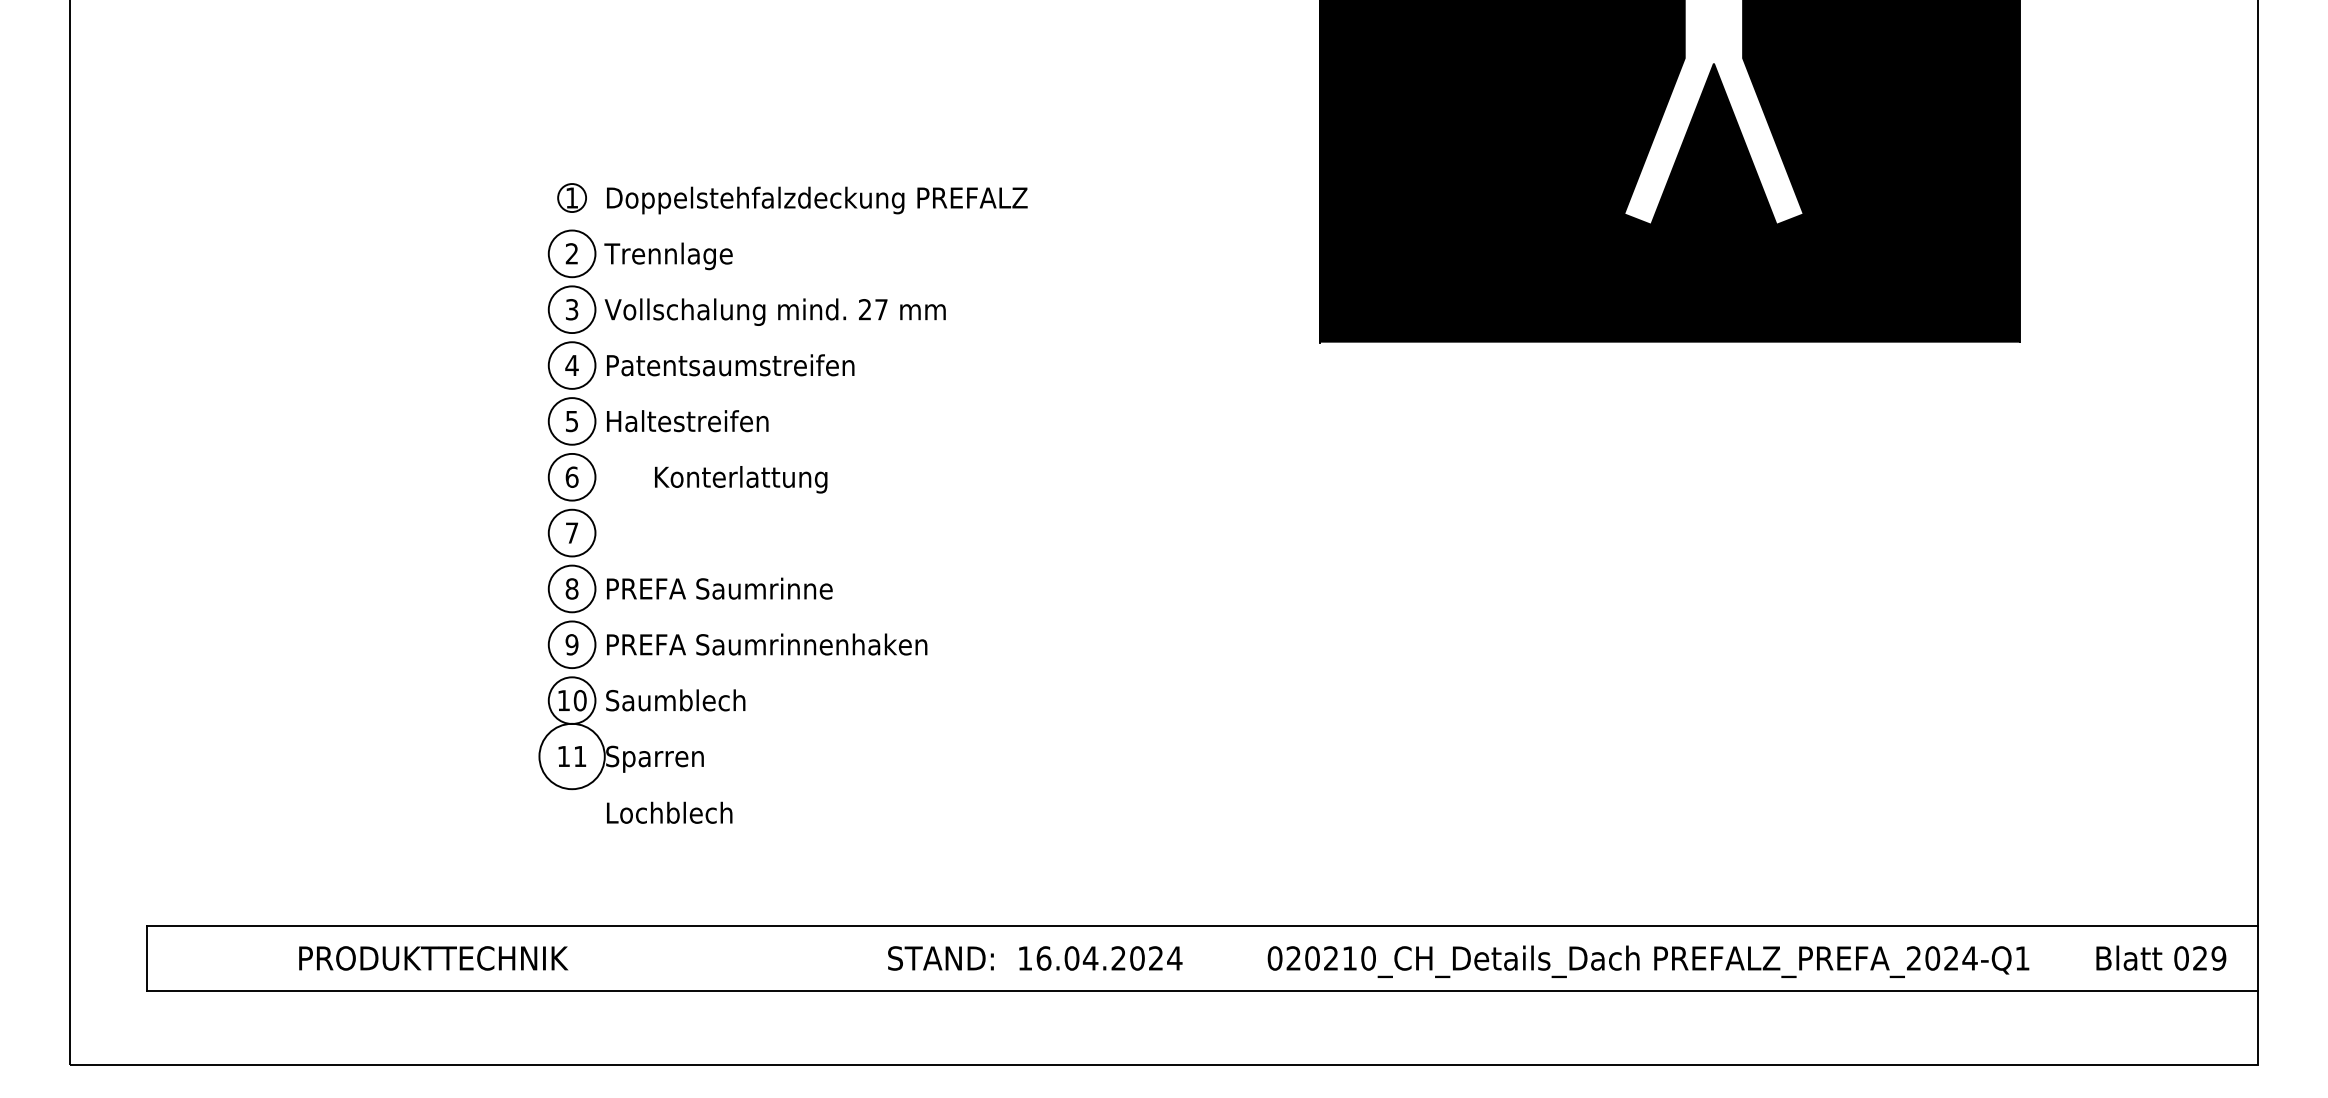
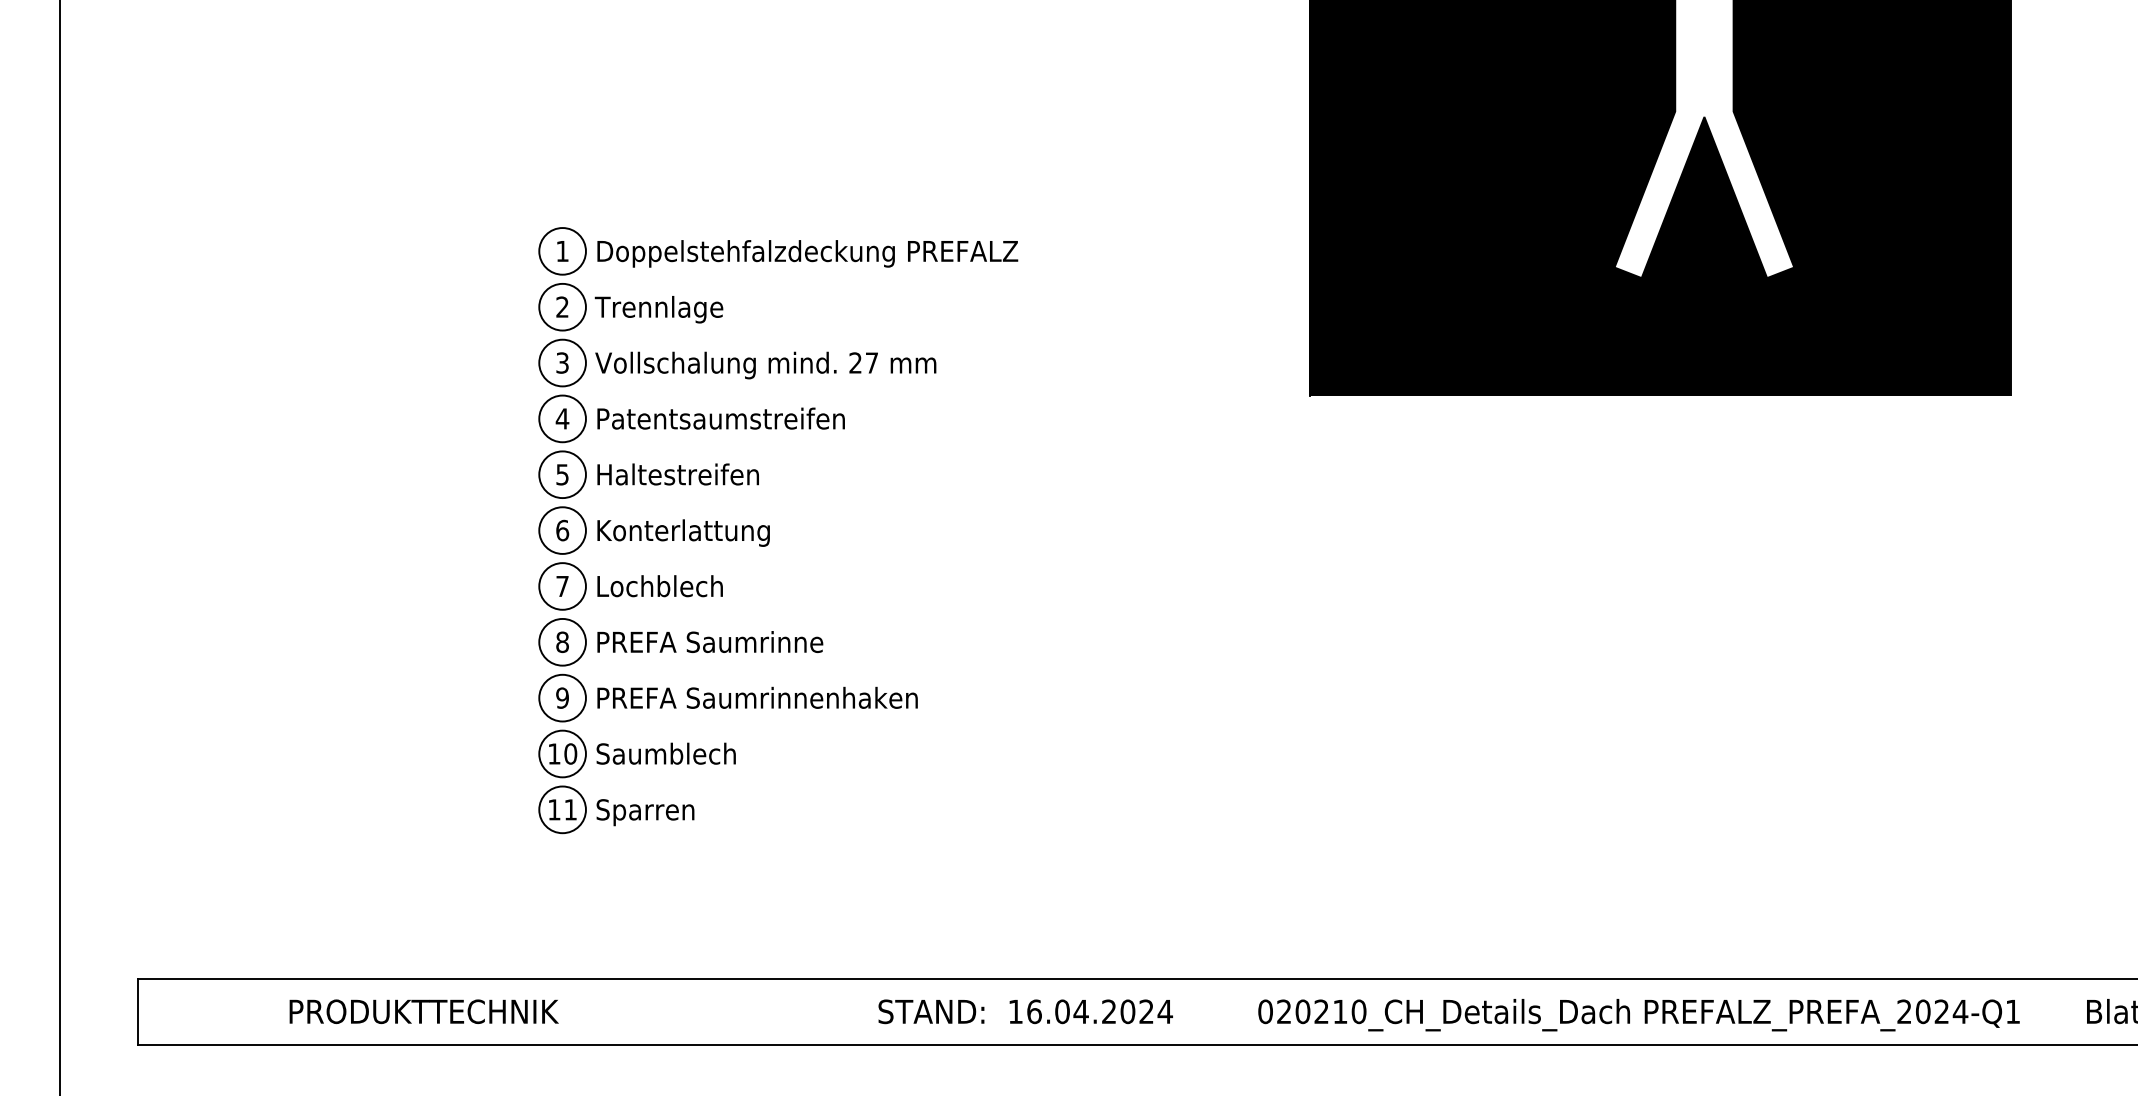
circle: (571, 197) -> (562, 250), size x1.67
text: (741, 479) -> (684, 532), moved
circle: (571, 756) -> (562, 809), size x0.71
text: (669, 812) -> (660, 585), moved

